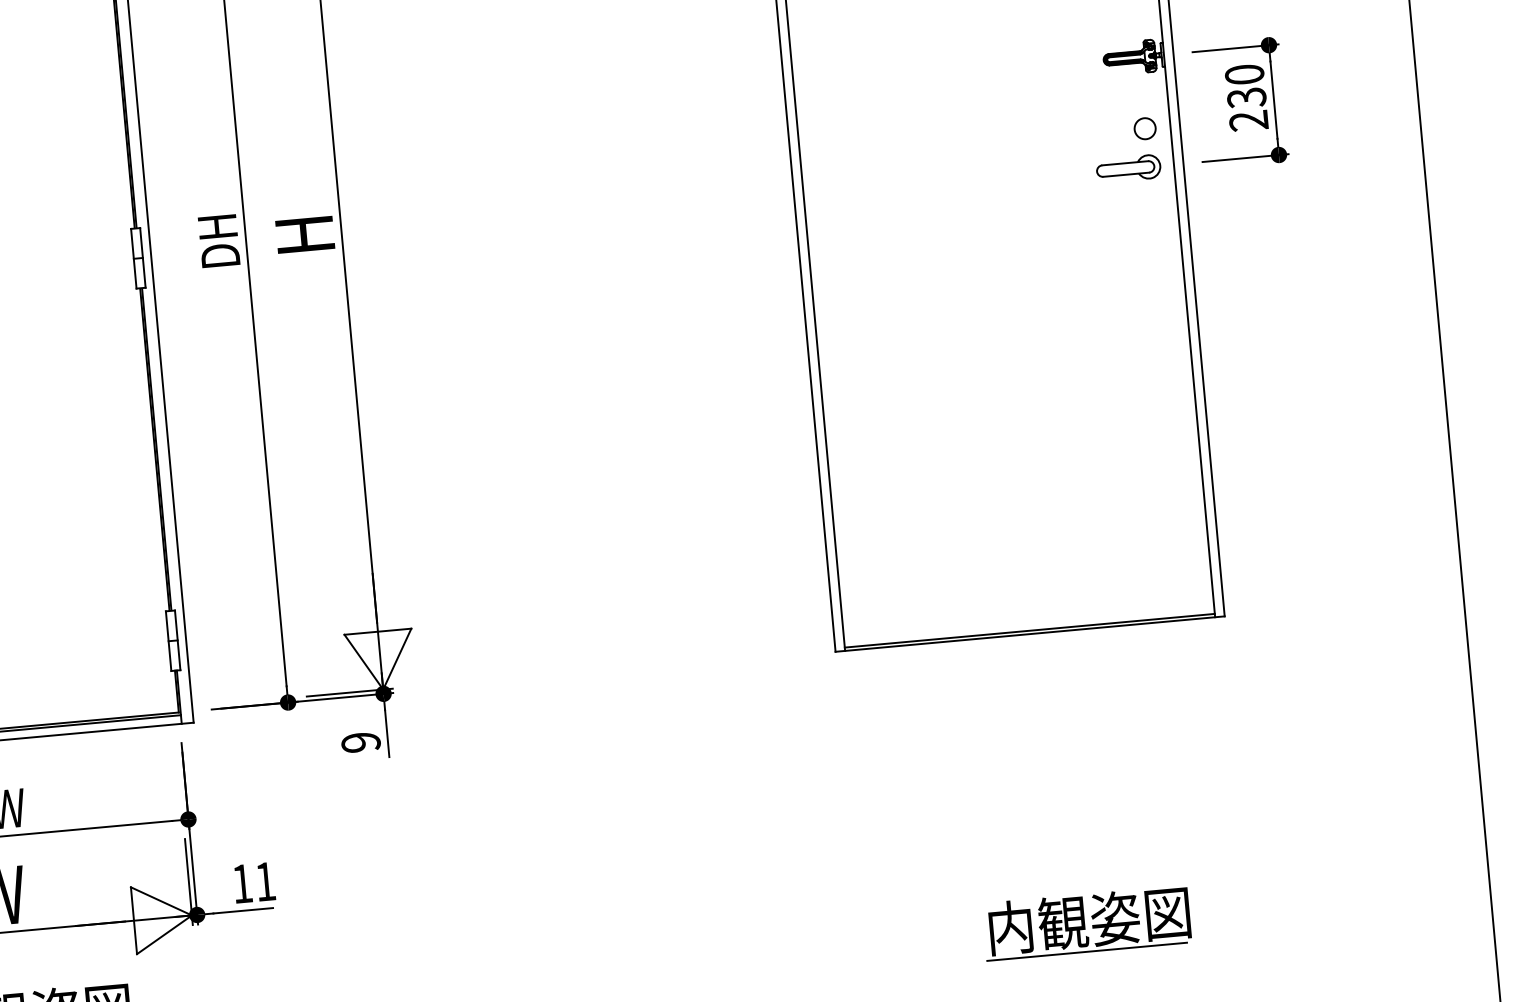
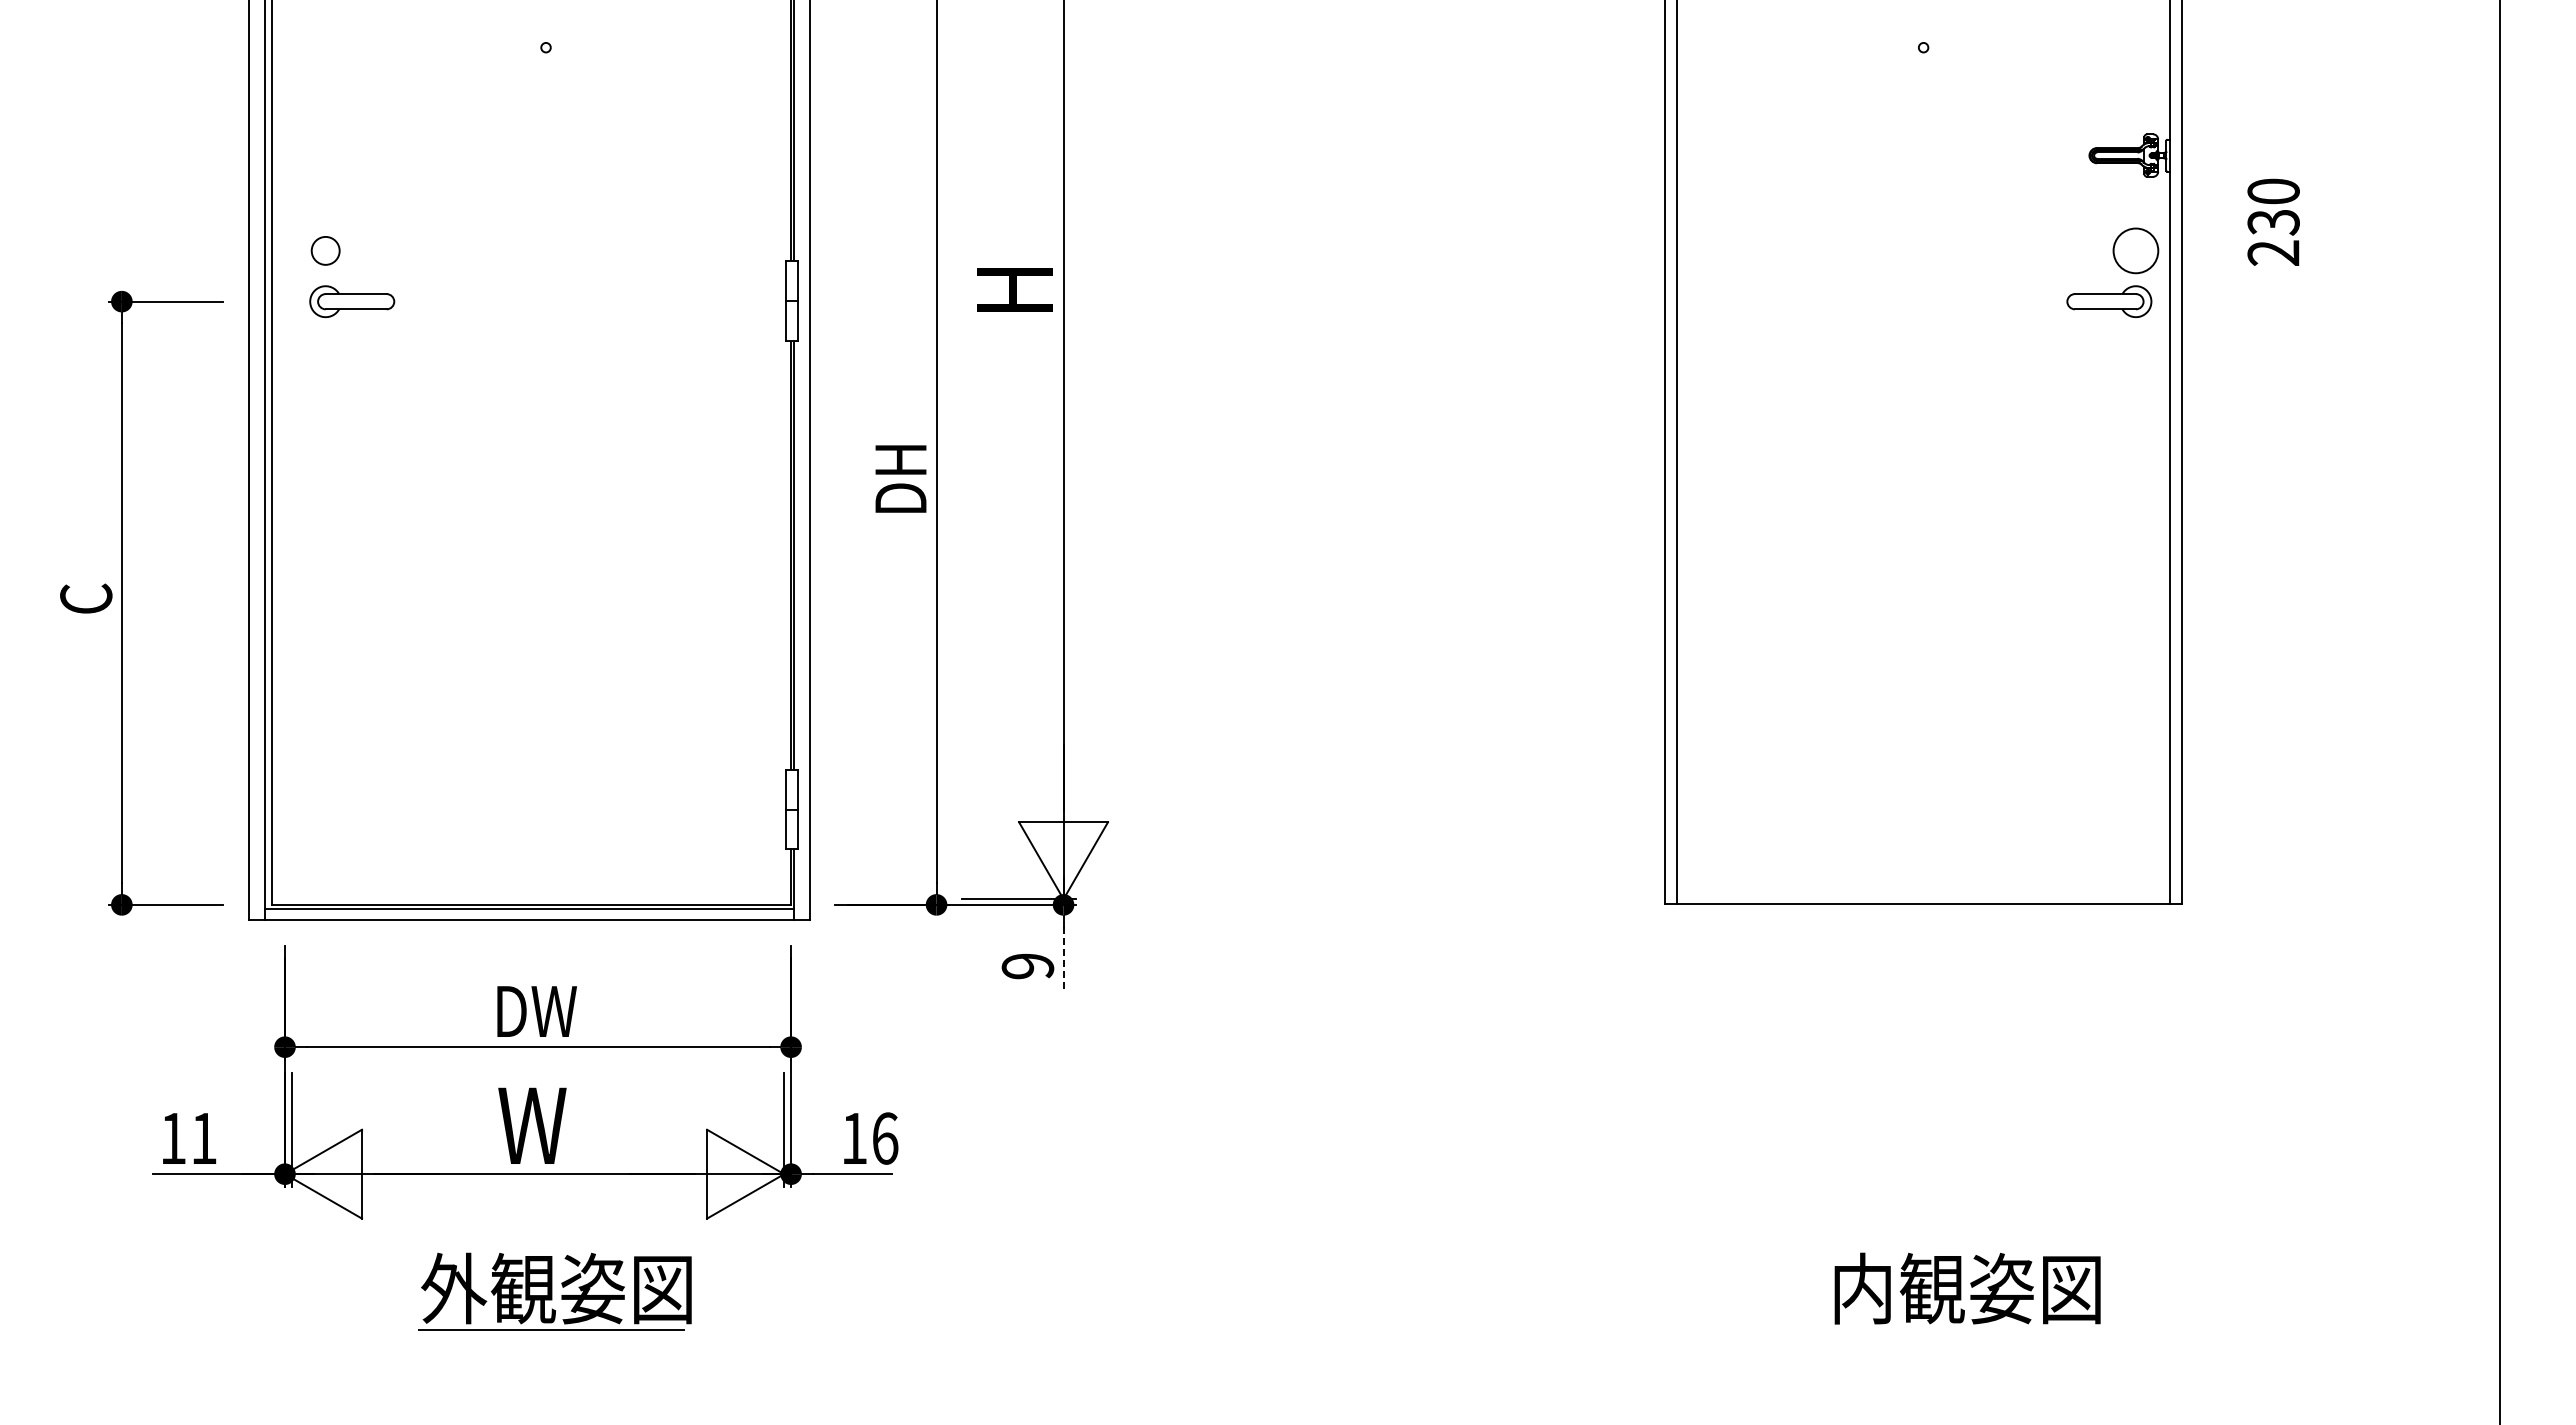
part: (1273, 100) -> (2308, 228), removed
circle: (1144, 128) -> (2135, 250), size x1.6
text: (218, 240) -> (900, 478), moved
line: (1029, 630) -> (1923, 899), removed
line: (387, 734) -> (1063, 958), solid -> dashed
text: (265, 881) -> (885, 1138), 11 -> 16
line: (1087, 951) -> (1960, 1329), removed

